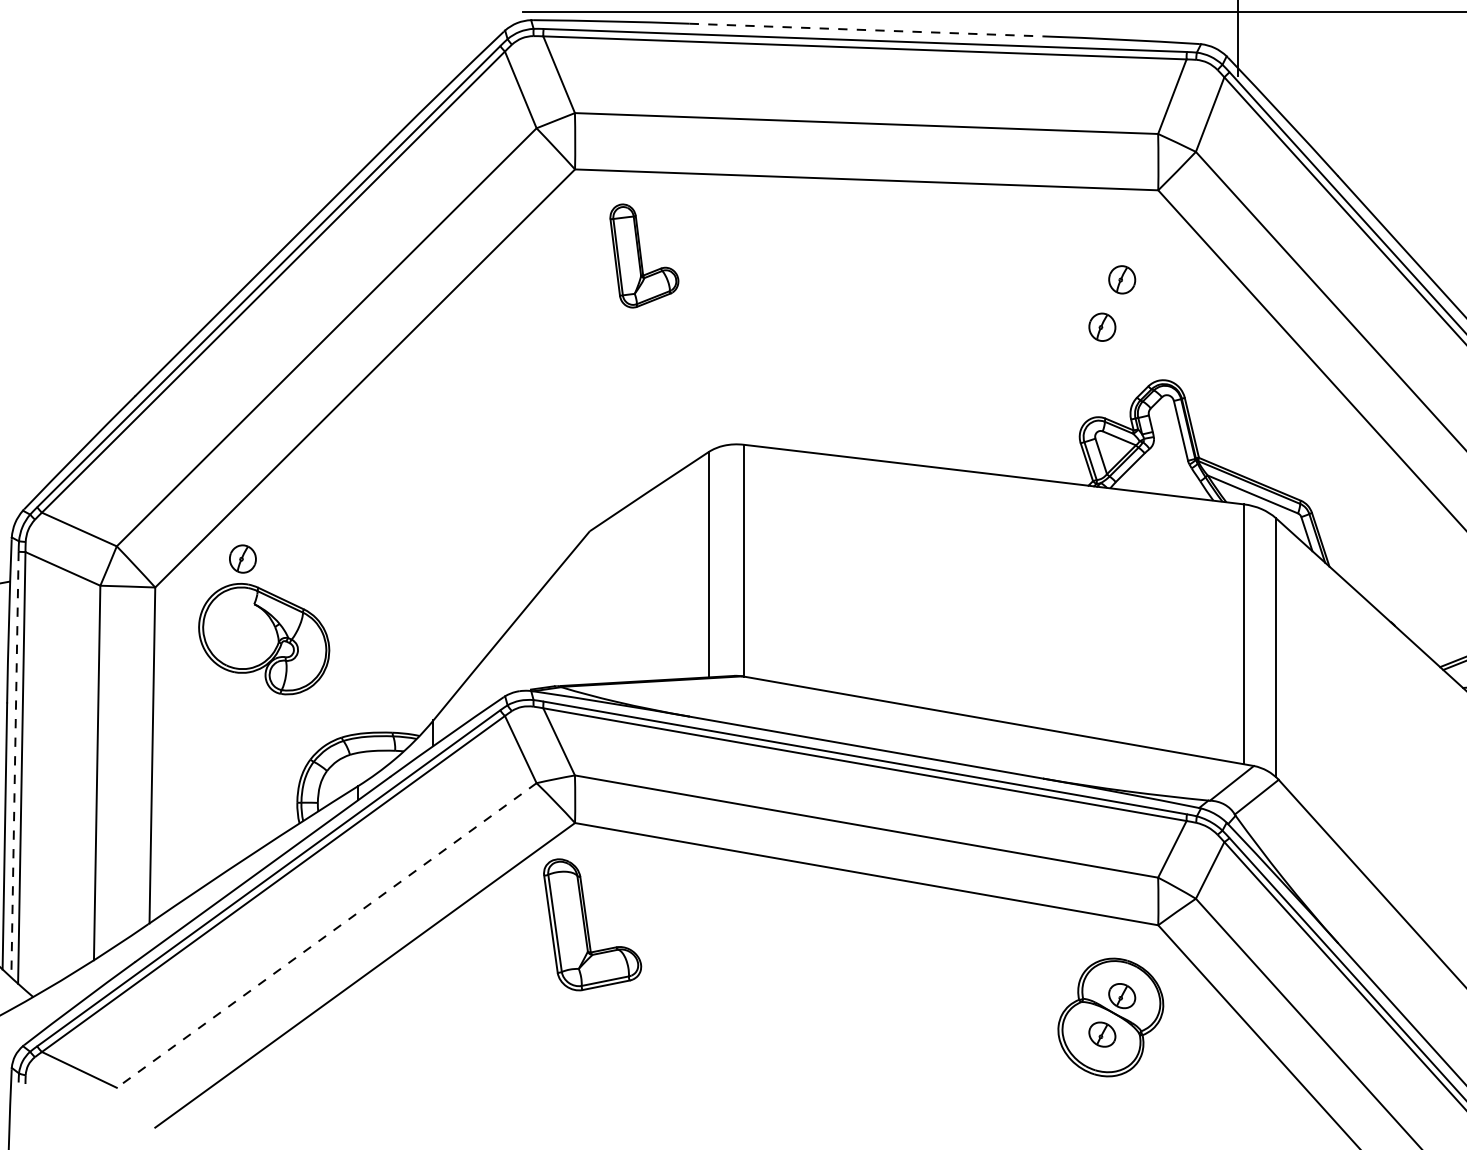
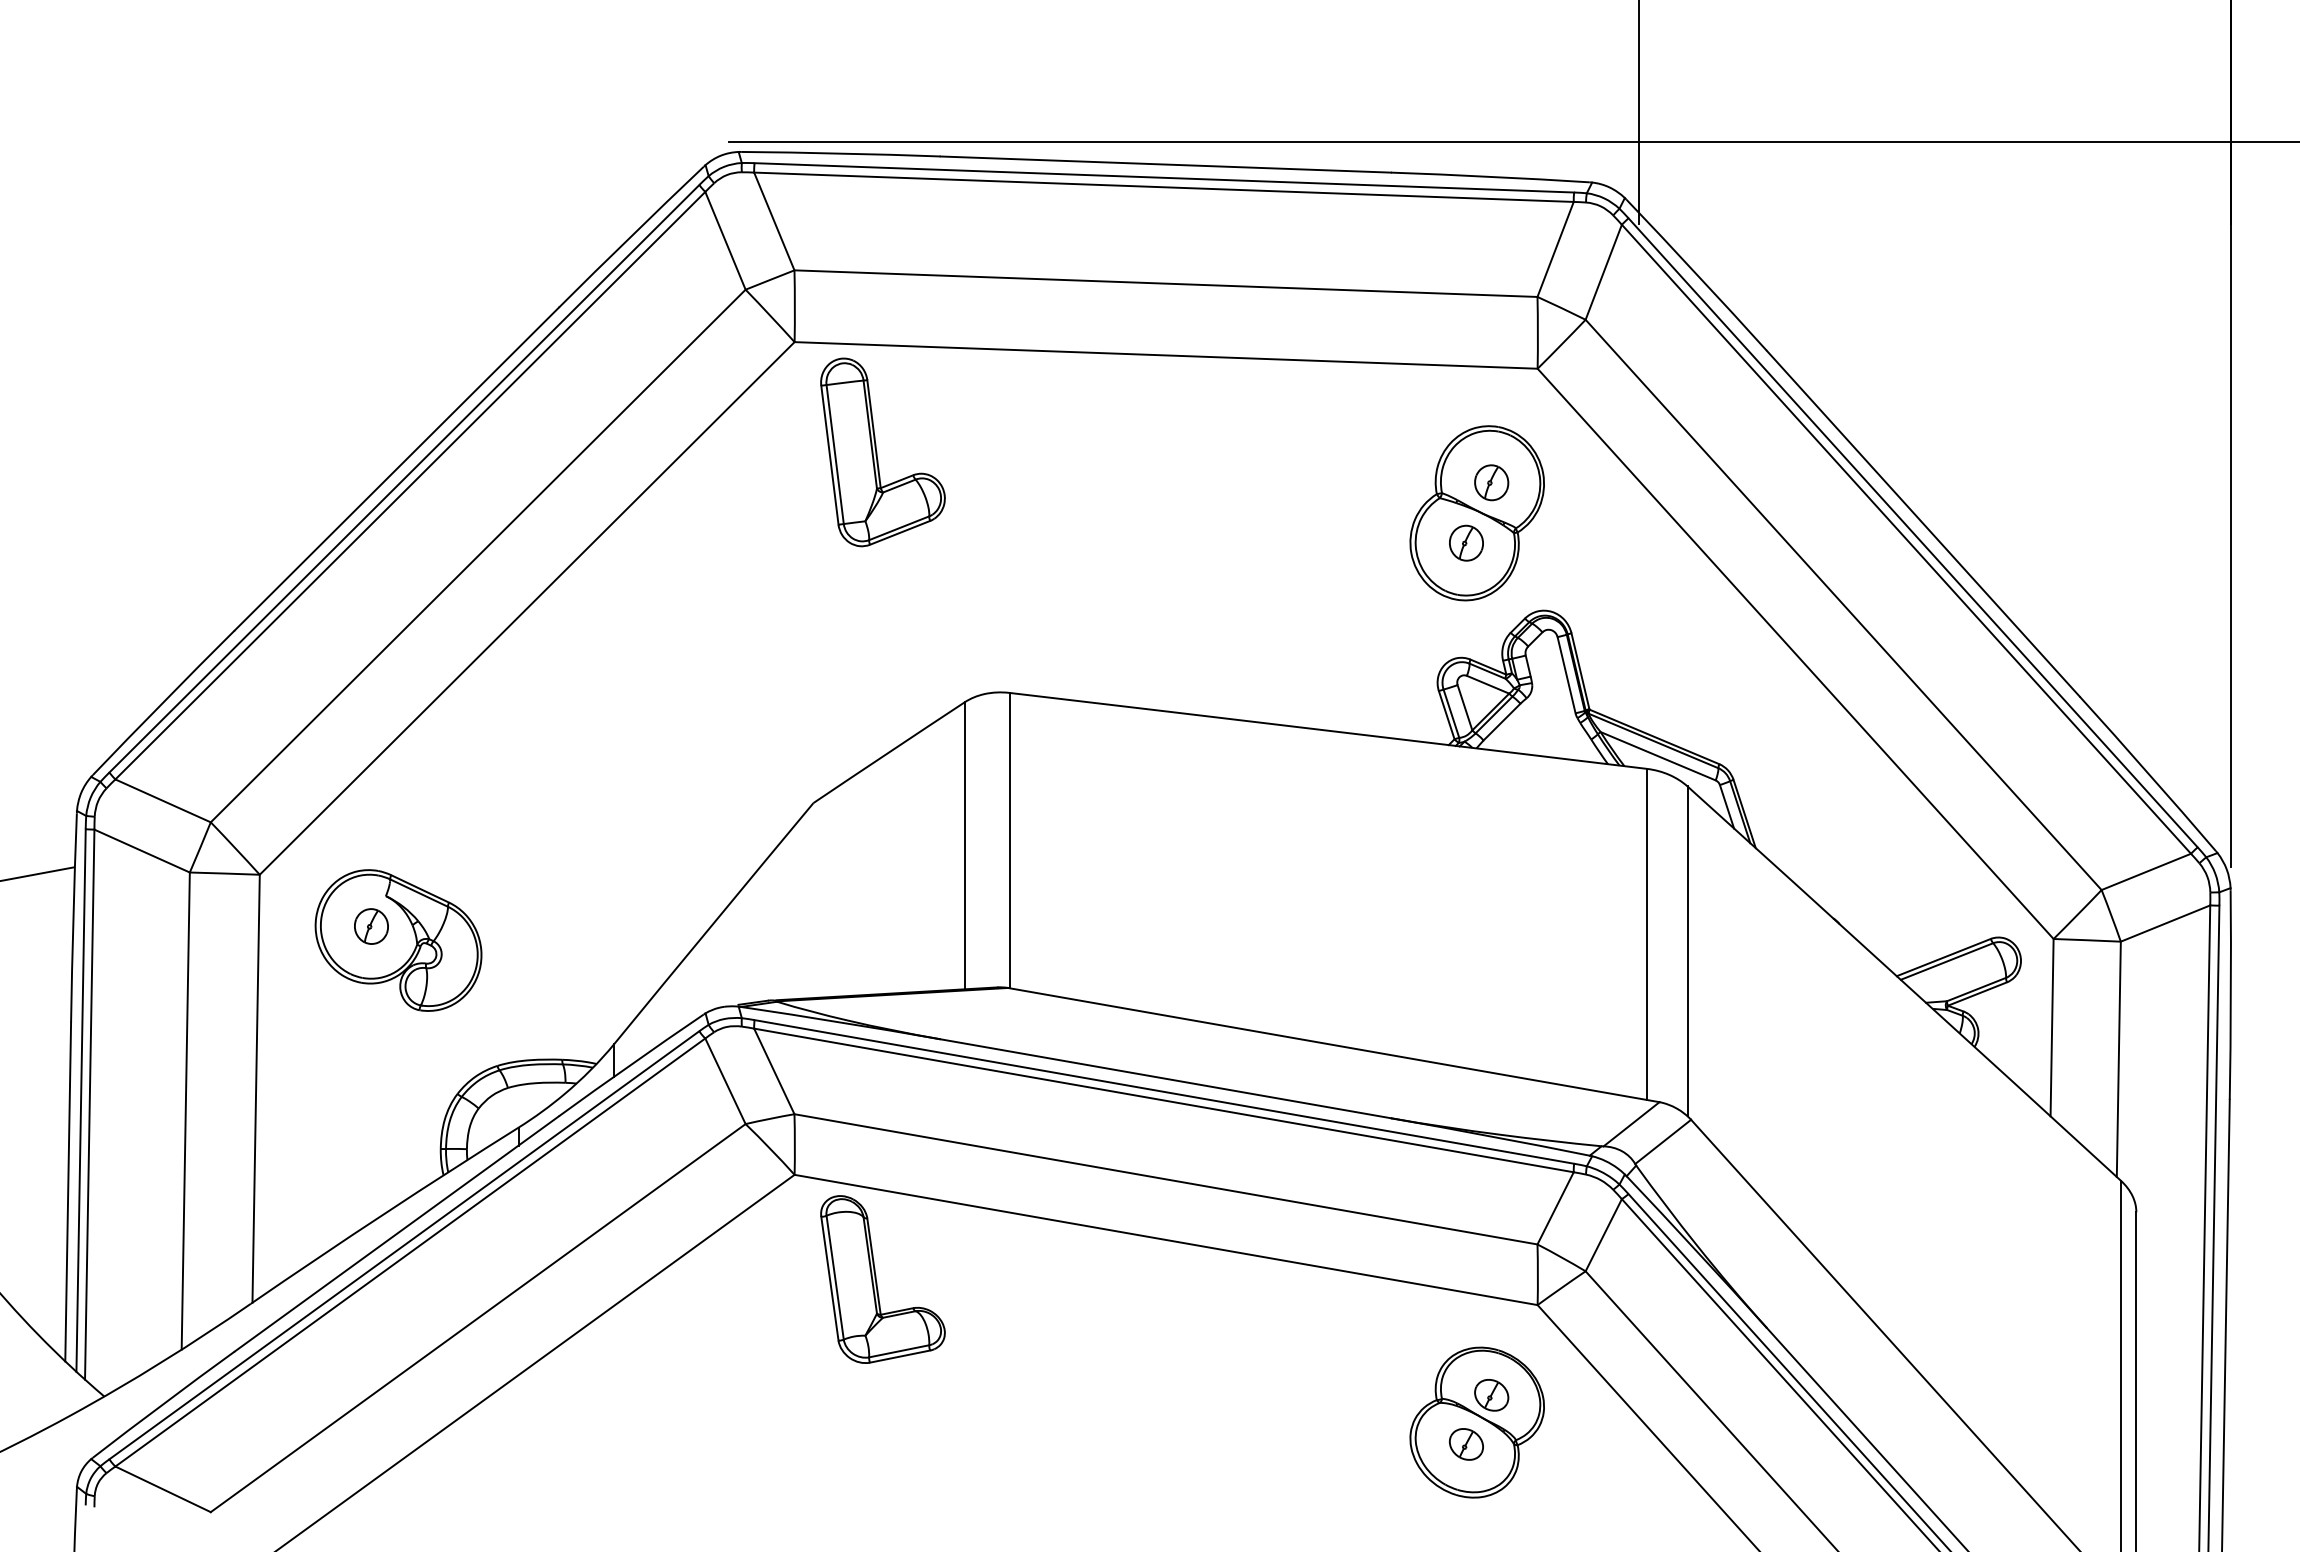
line: (866, 30) -> (1166, 164), dashed -> solid
part: (644, 256) -> (882, 452), size x1.43
part: (1110, 303) -> (1476, 513), added
part: (242, 559) -> (371, 926), moved
line: (15, 765) -> (81, 1101), dashed -> solid
part: (592, 924) -> (882, 1279), moved
line: (326, 935) -> (477, 1318), dashed -> solid

